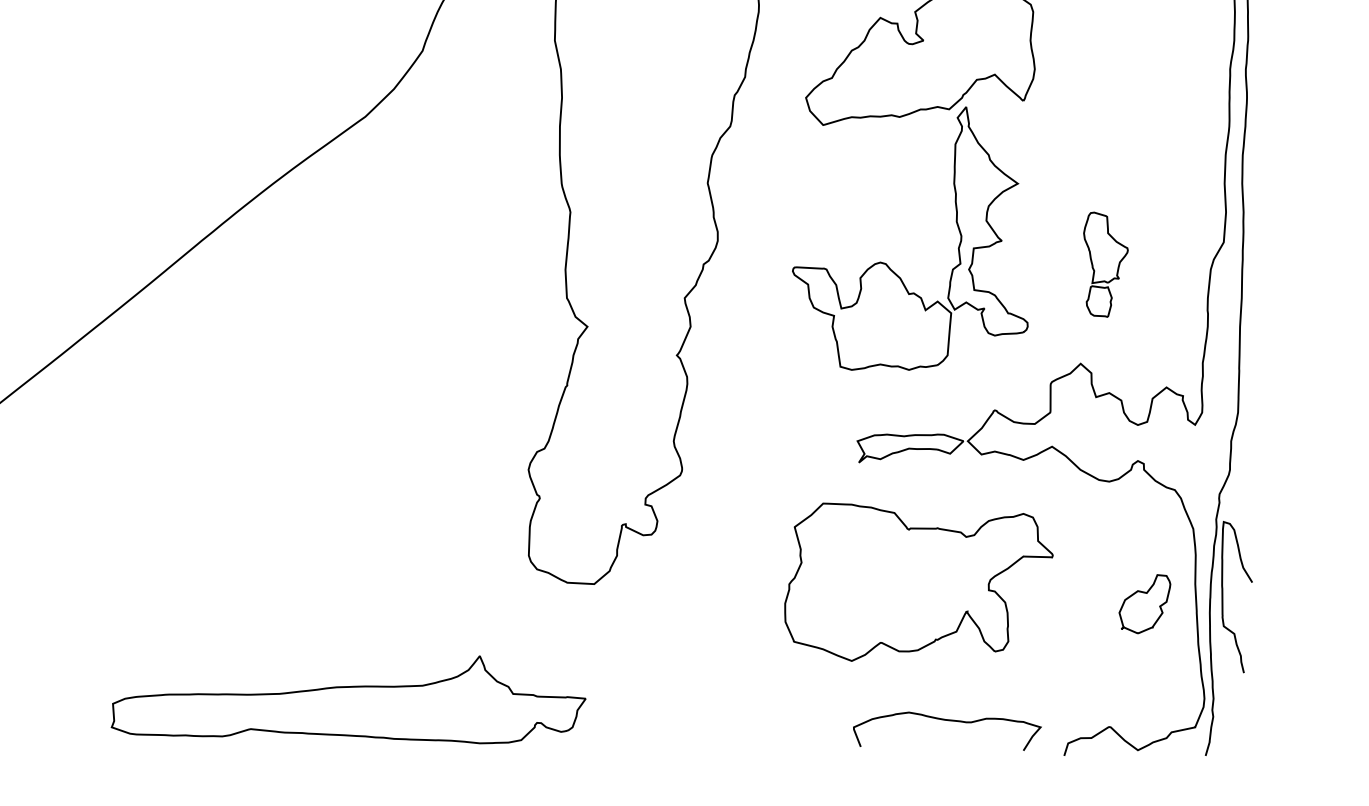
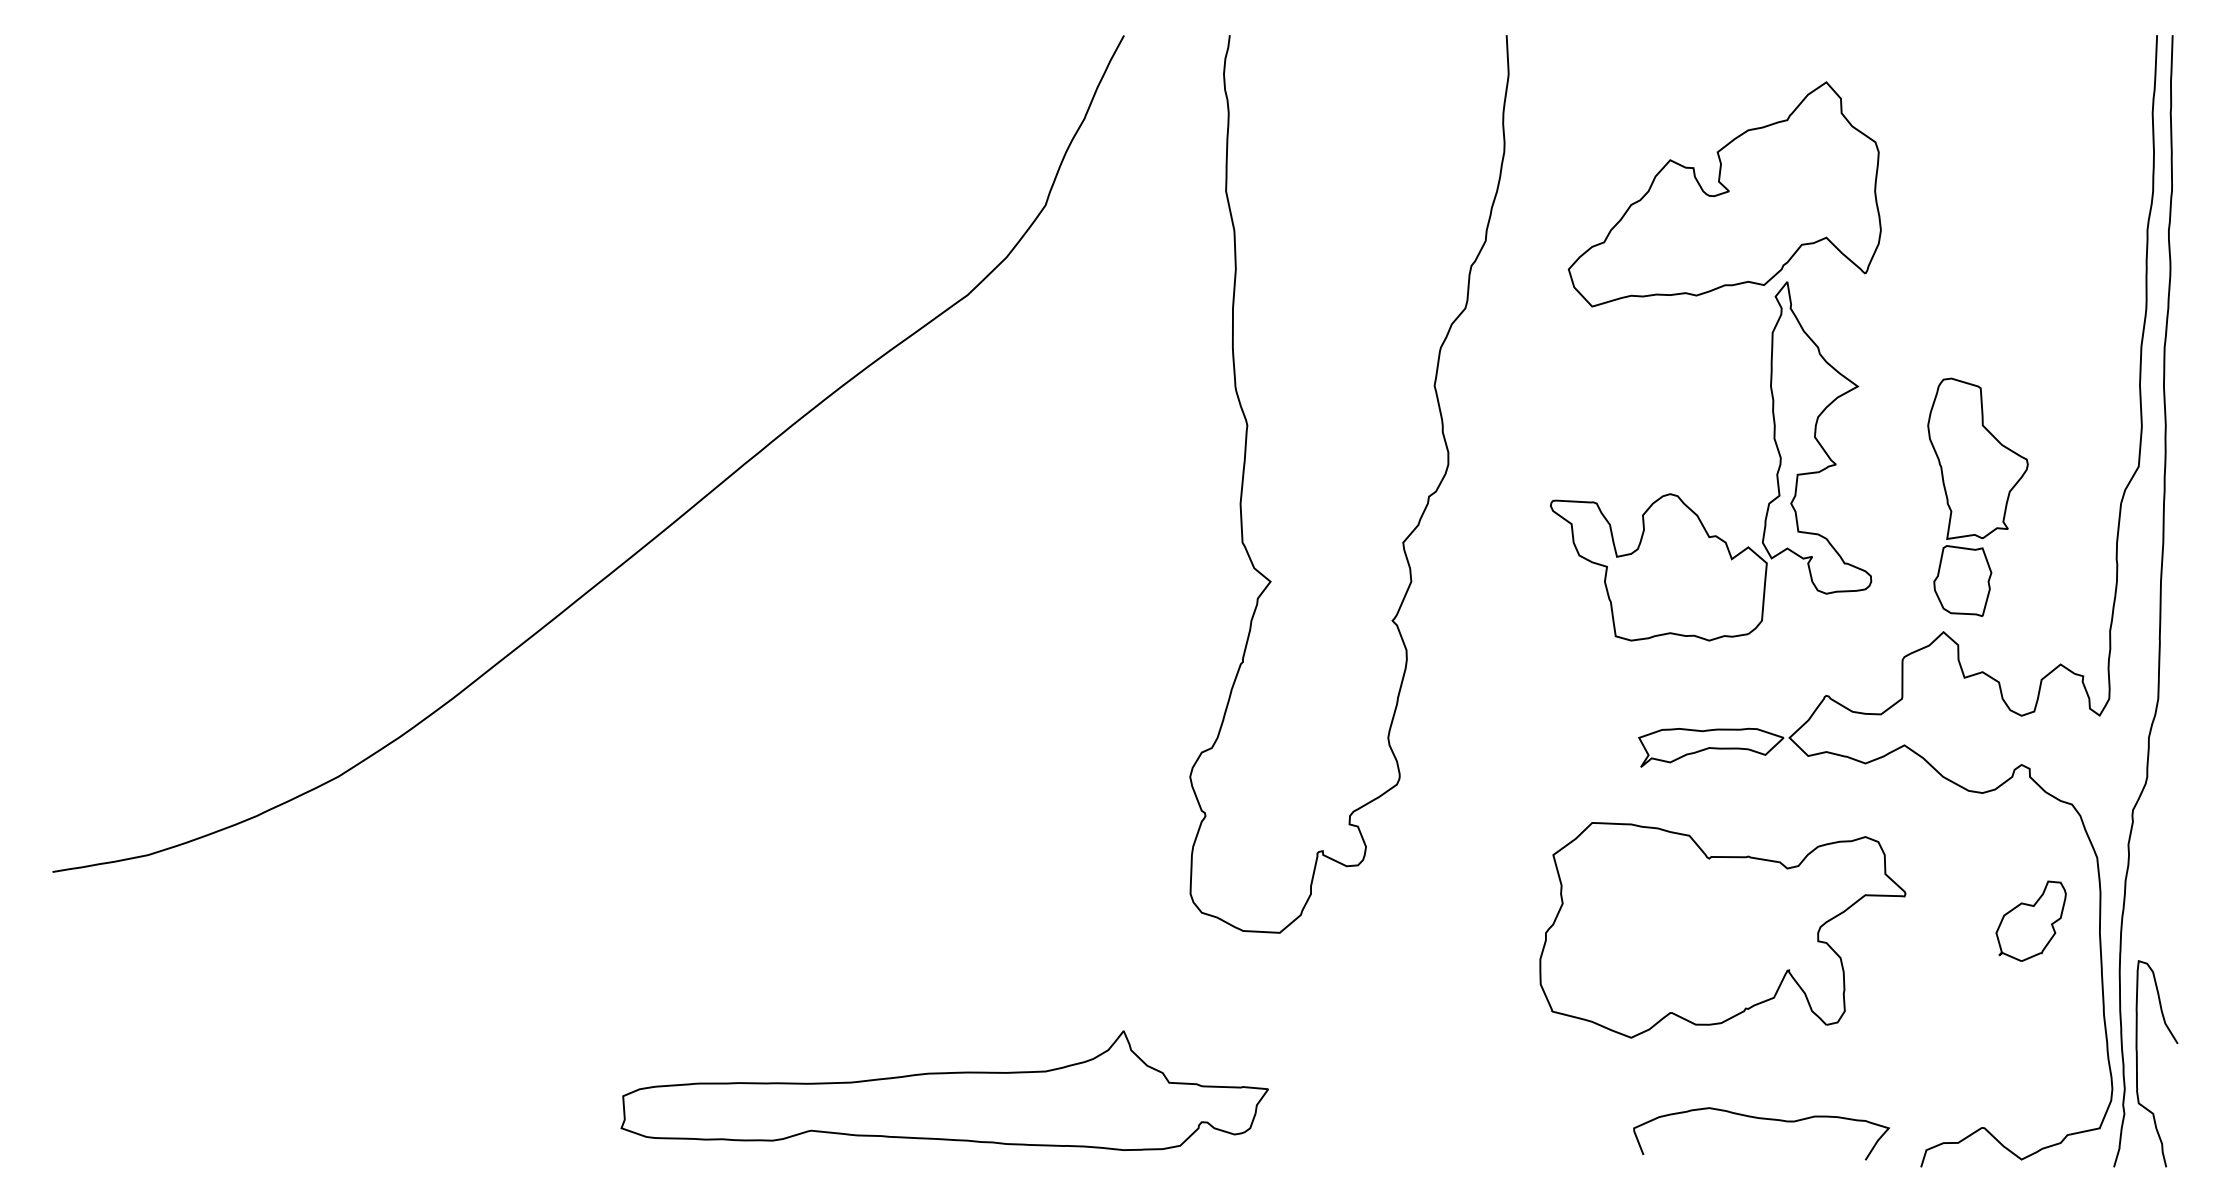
part: (1105, 264) -> (1977, 496), size x1.67
curve: (1222, 597) -> (2137, 1063), moved
part: (1144, 603) -> (2030, 920), moved

